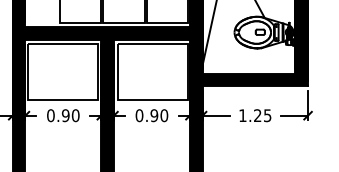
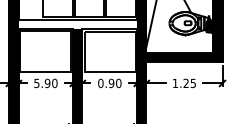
fill: (107, 32) -> (77, 23), removed
text: (50, 114) -> (36, 82), 0.90 -> 5.90

